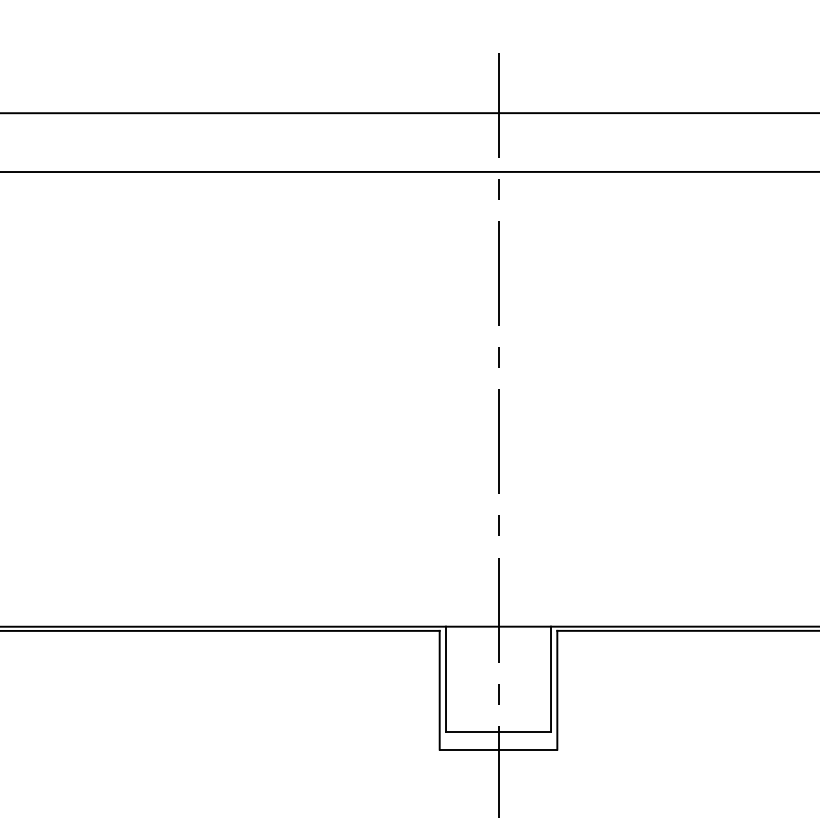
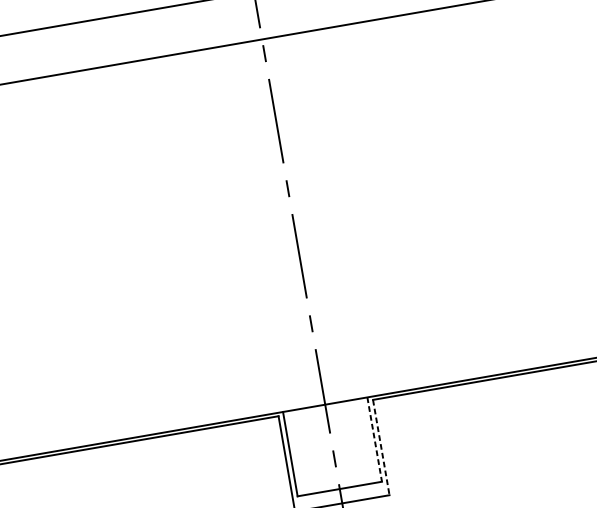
line: (551, 679) -> (375, 439), solid -> dashed
line: (557, 690) -> (381, 447), solid -> dashed

